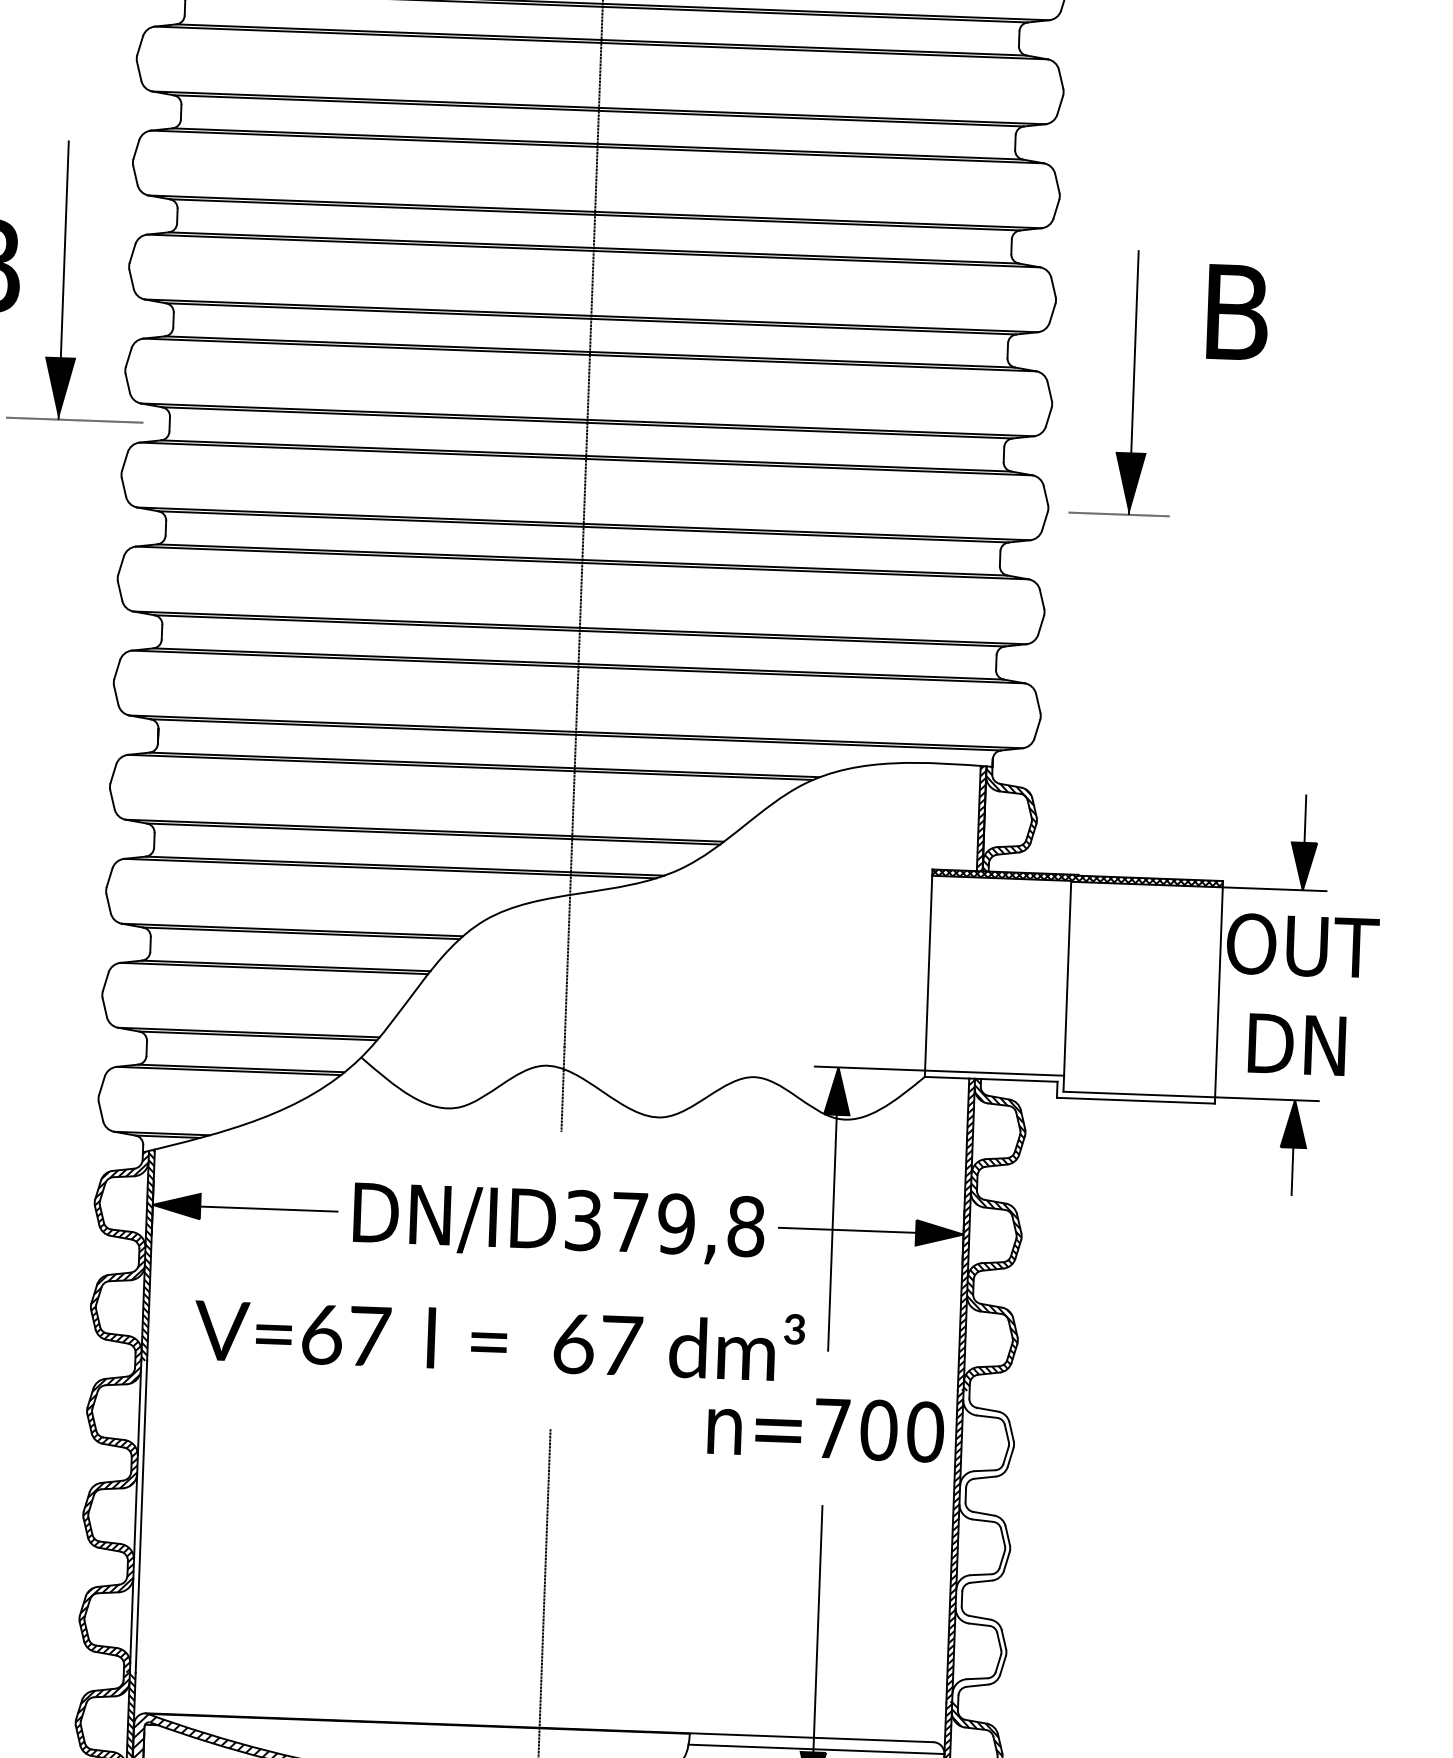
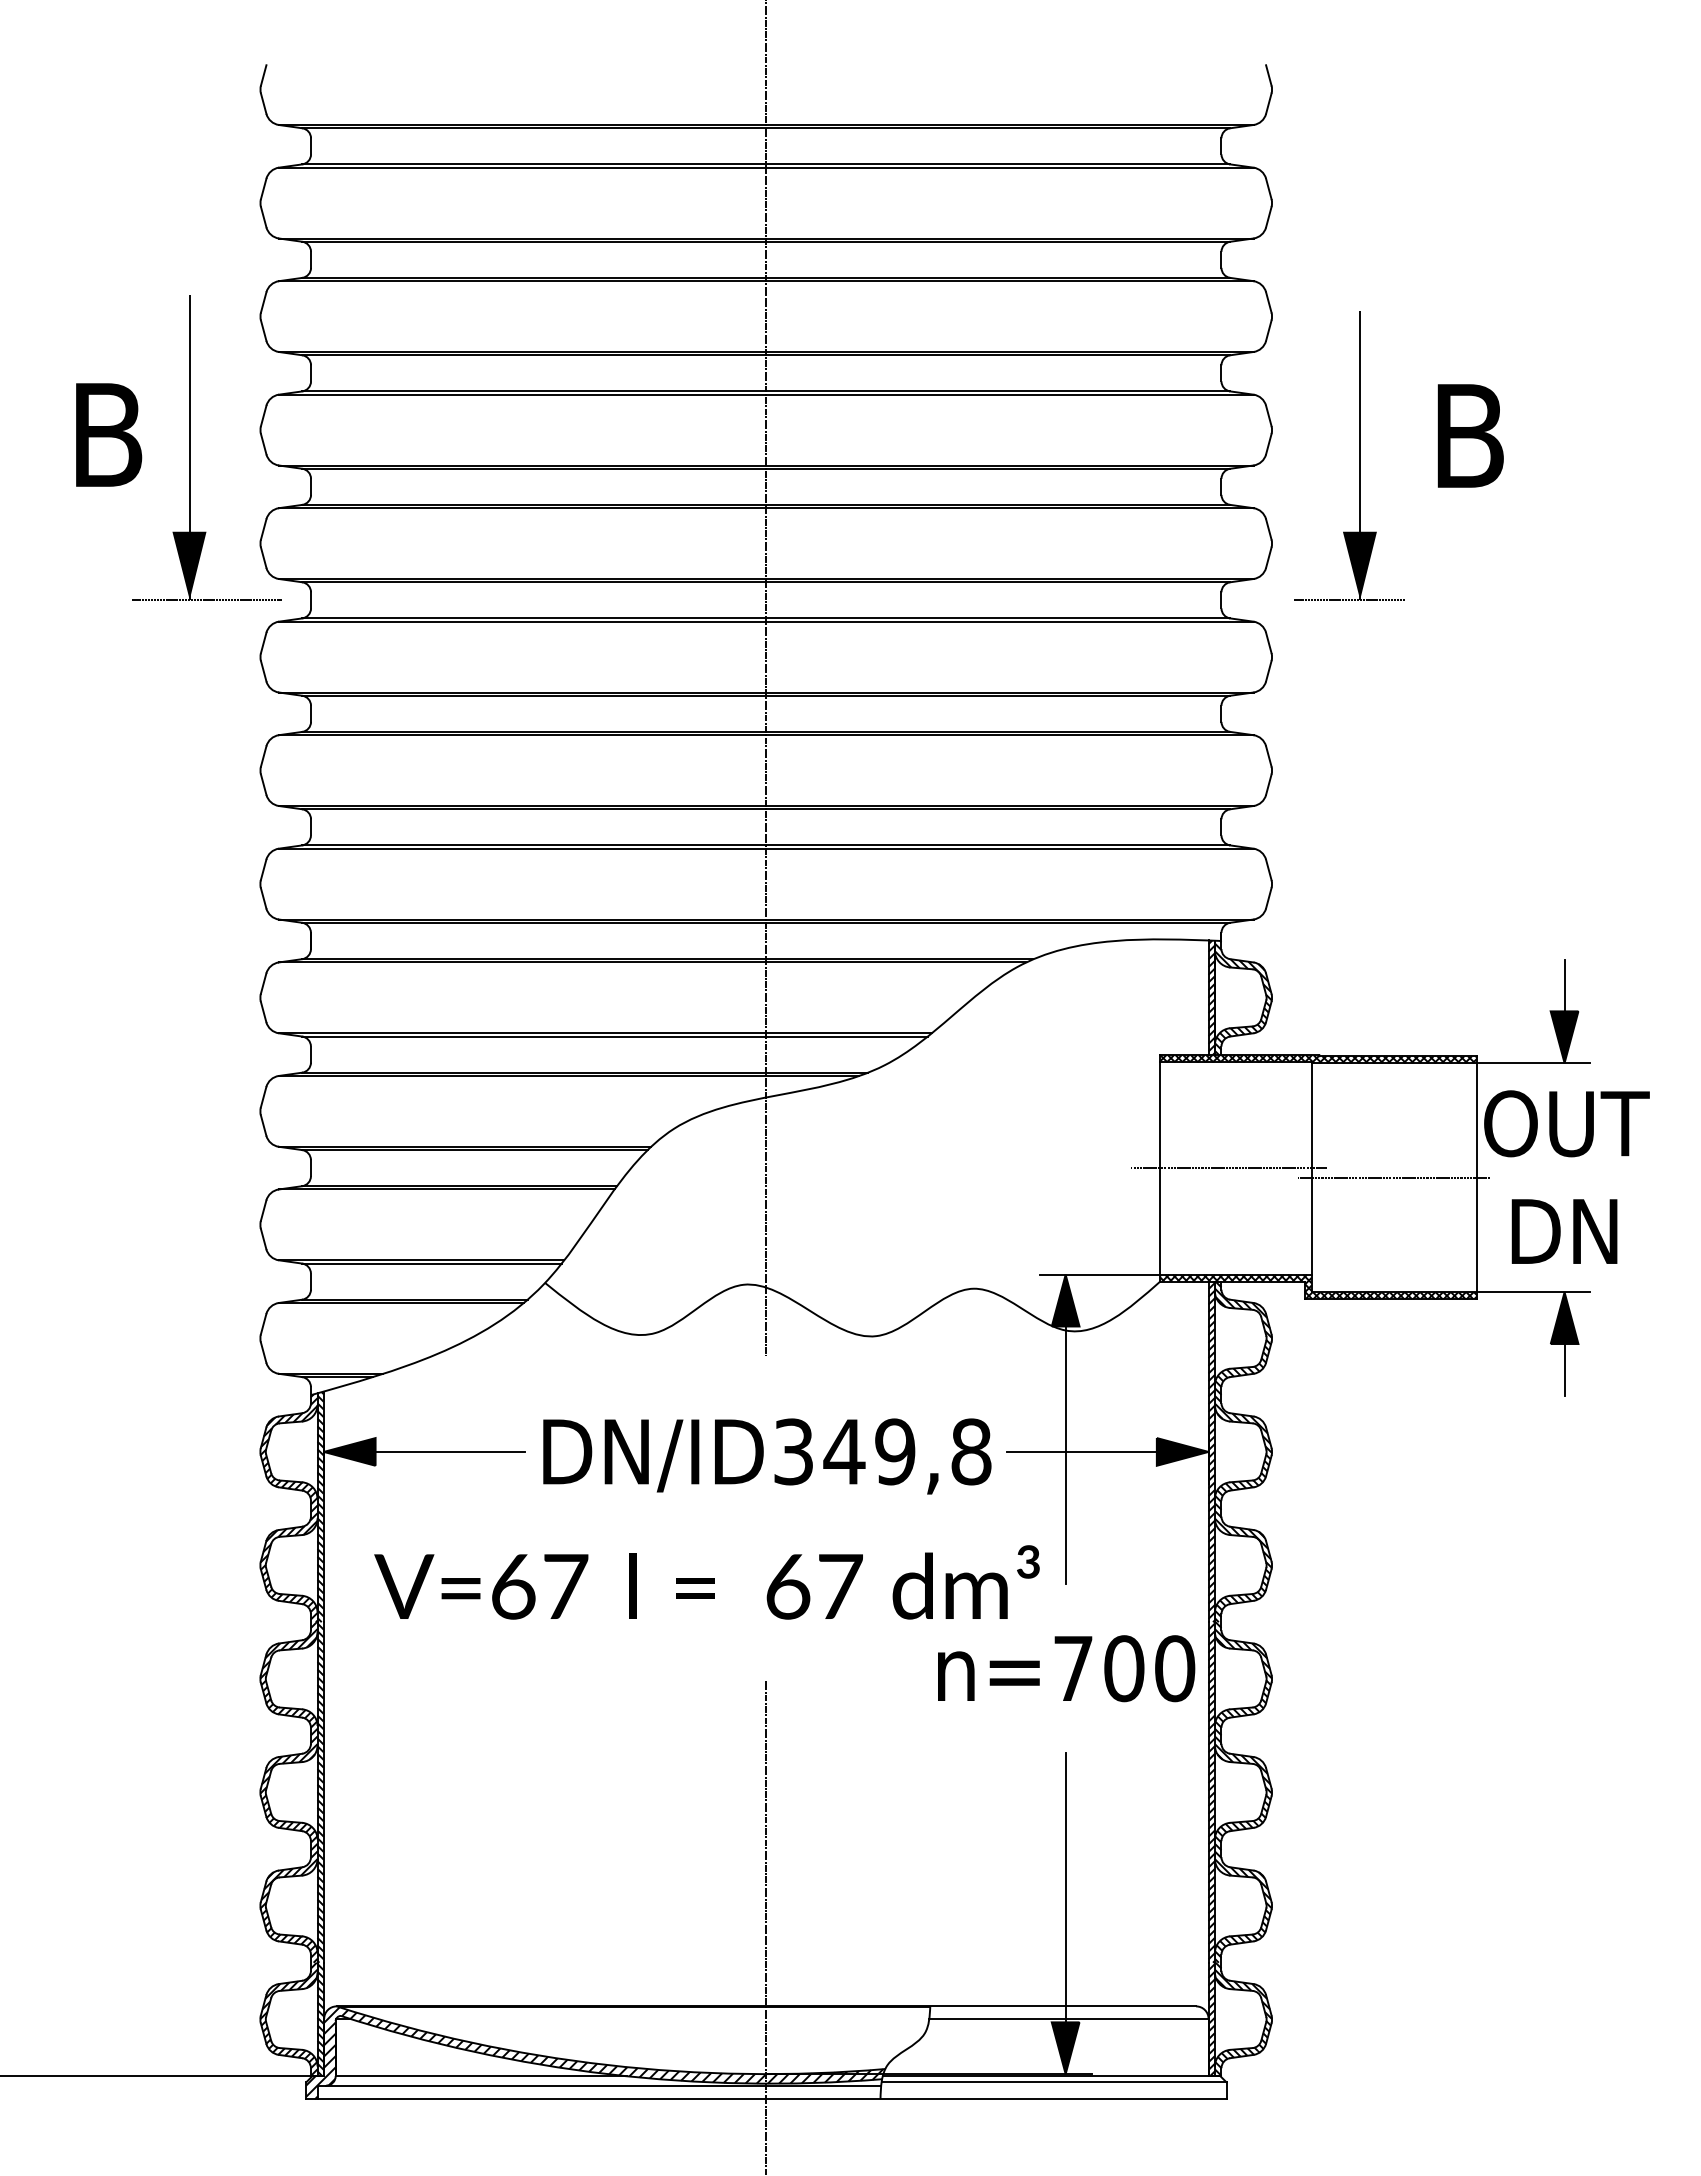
part: (1133, 382) -> (1359, 455), moved
line: (992, 975) -> (1229, 1168), added
line: (1143, 989) -> (1394, 1177), added
hatch: (1069, 1086) -> (1318, 1286), added
text: (629, 1221) -> (844, 1451), DN/ID379,8 -> DN/ID349,8
hatch: (138, 1516) -> (320, 1792), added
hatch: (984, 1547) -> (1243, 1792), added

